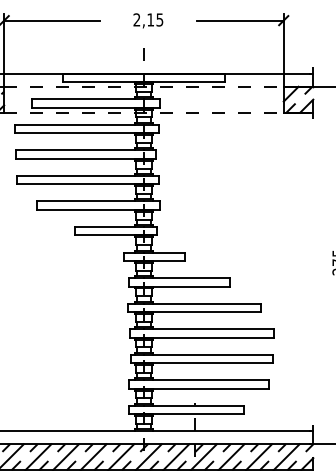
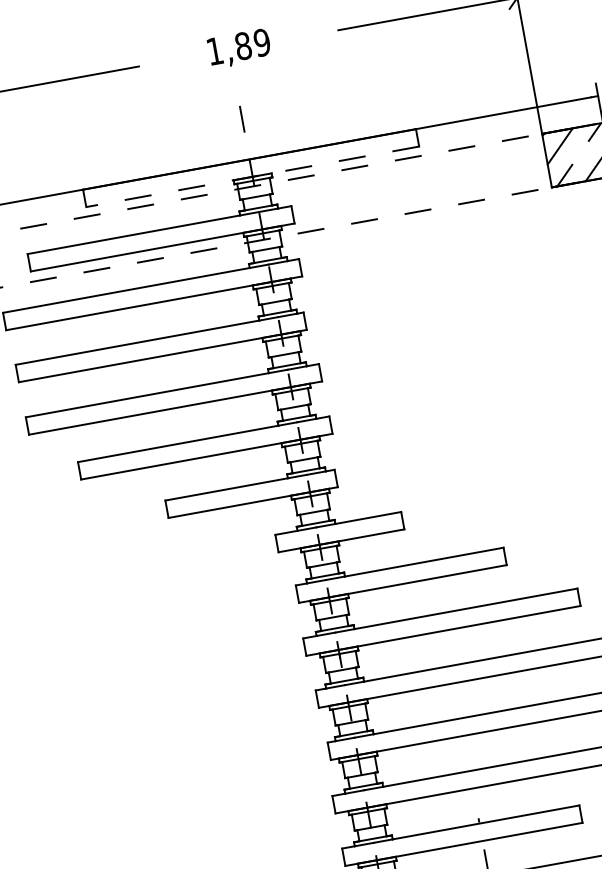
text: (148, 19) -> (238, 46), 2,15 -> 1,89
line: (143, 82) -> (251, 177), solid -> dashed

